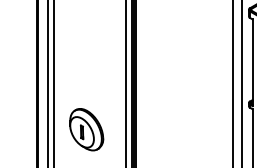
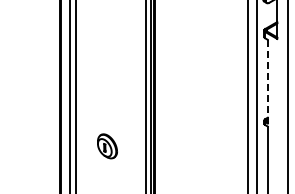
line: (252, 62) -> (267, 81), solid -> dashed
part: (86, 129) -> (107, 146), size x0.6

